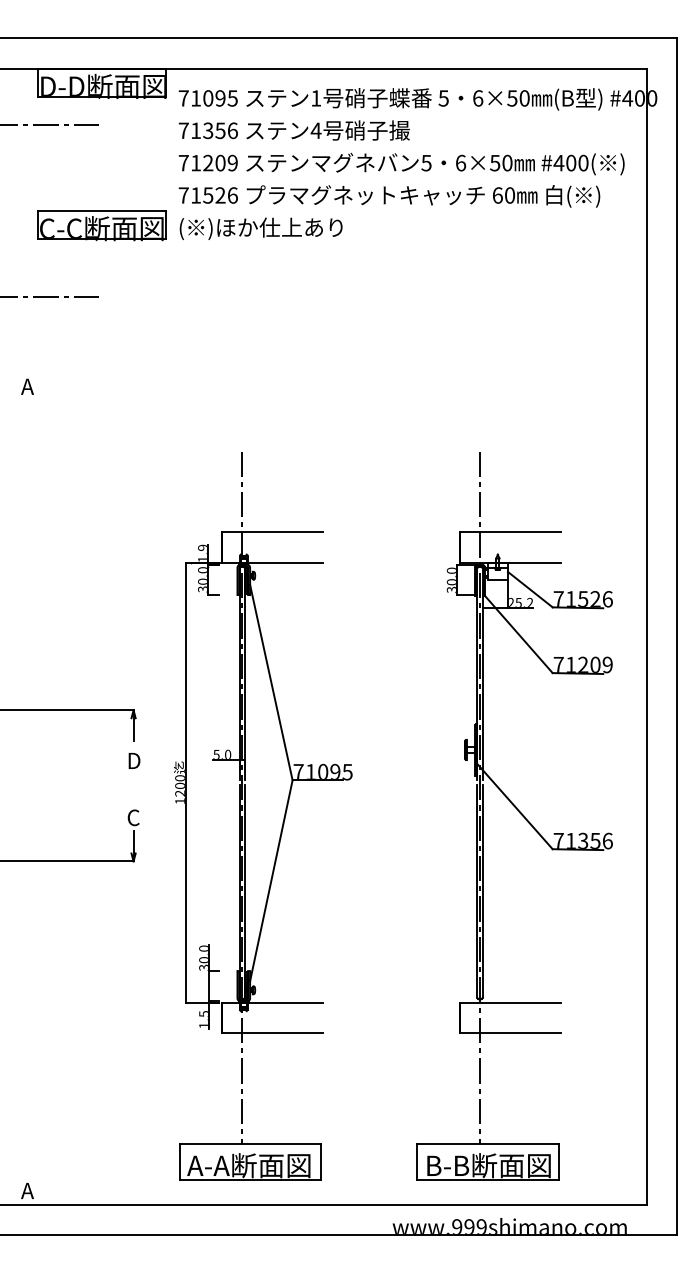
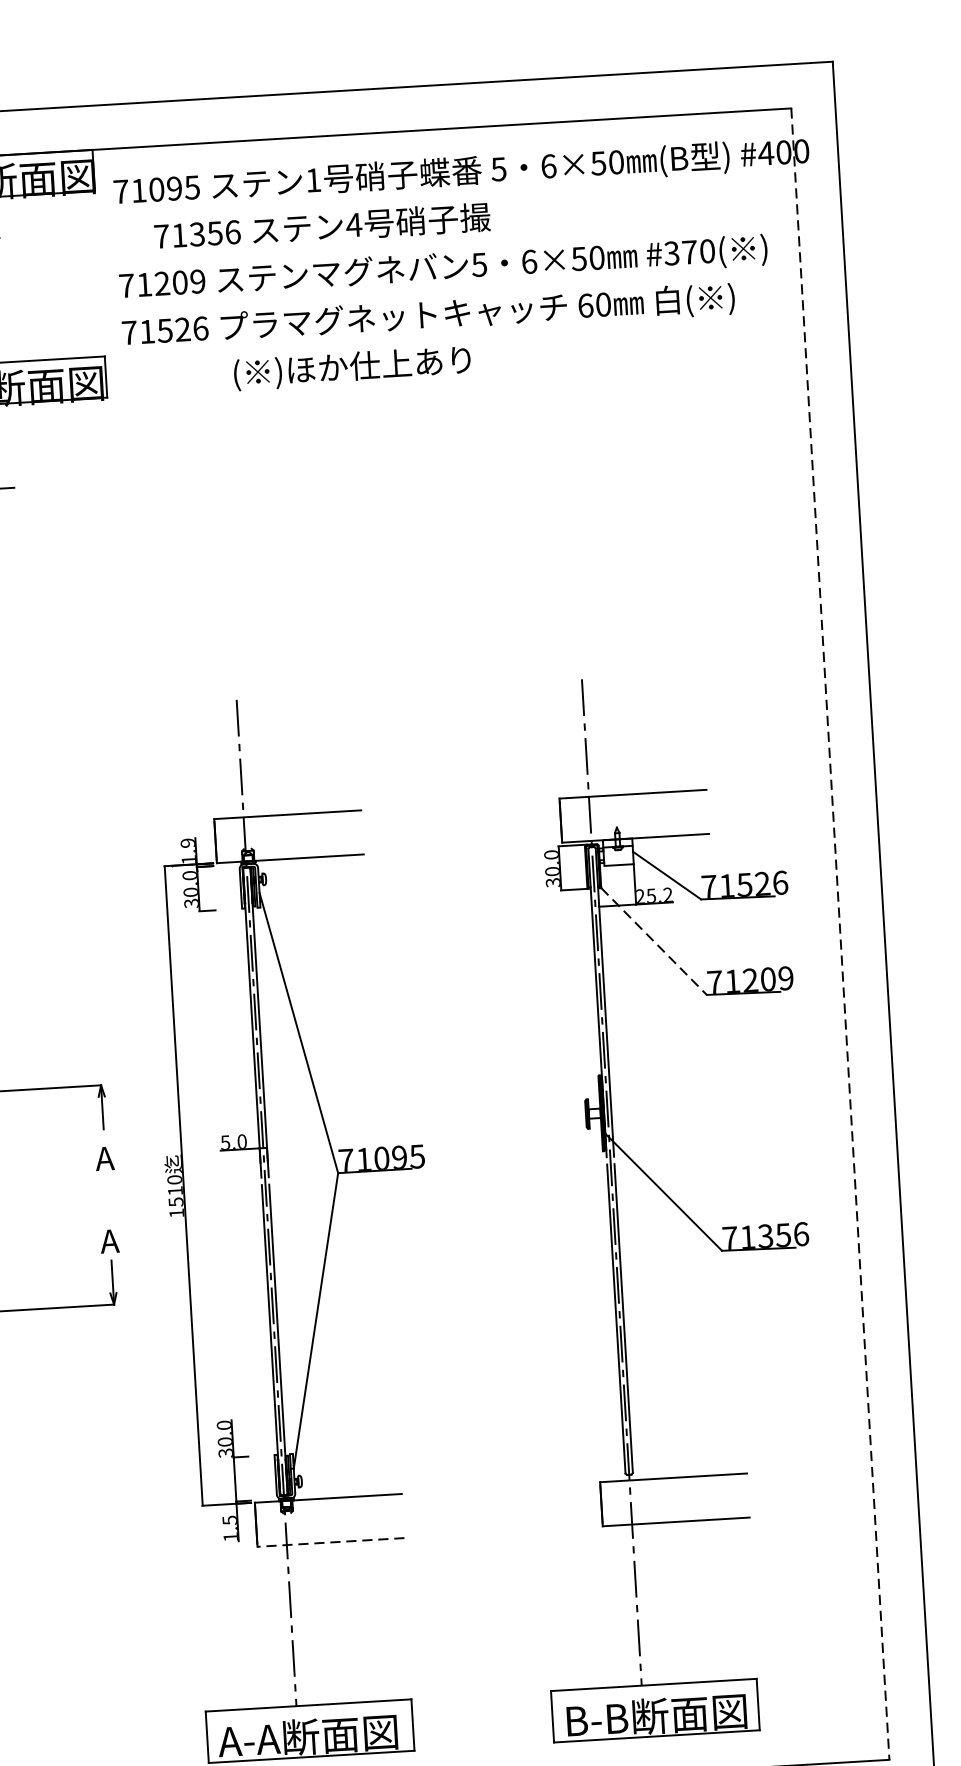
text: (293, 130) -> (321, 226), moved
text: (564, 162) -> (679, 252), #400( -> #370(
text: (260, 228) -> (351, 367), moved
line: (518, 634) -> (653, 941), solid -> dashed
line: (646, 637) -> (840, 935), solid -> dashed
text: (133, 760) -> (105, 1158), D -> A
text: (179, 789) -> (174, 1196), 1200 -> 1510
text: (132, 817) -> (108, 1240), C -> A
line: (272, 1033) -> (330, 1542), solid -> dashed

